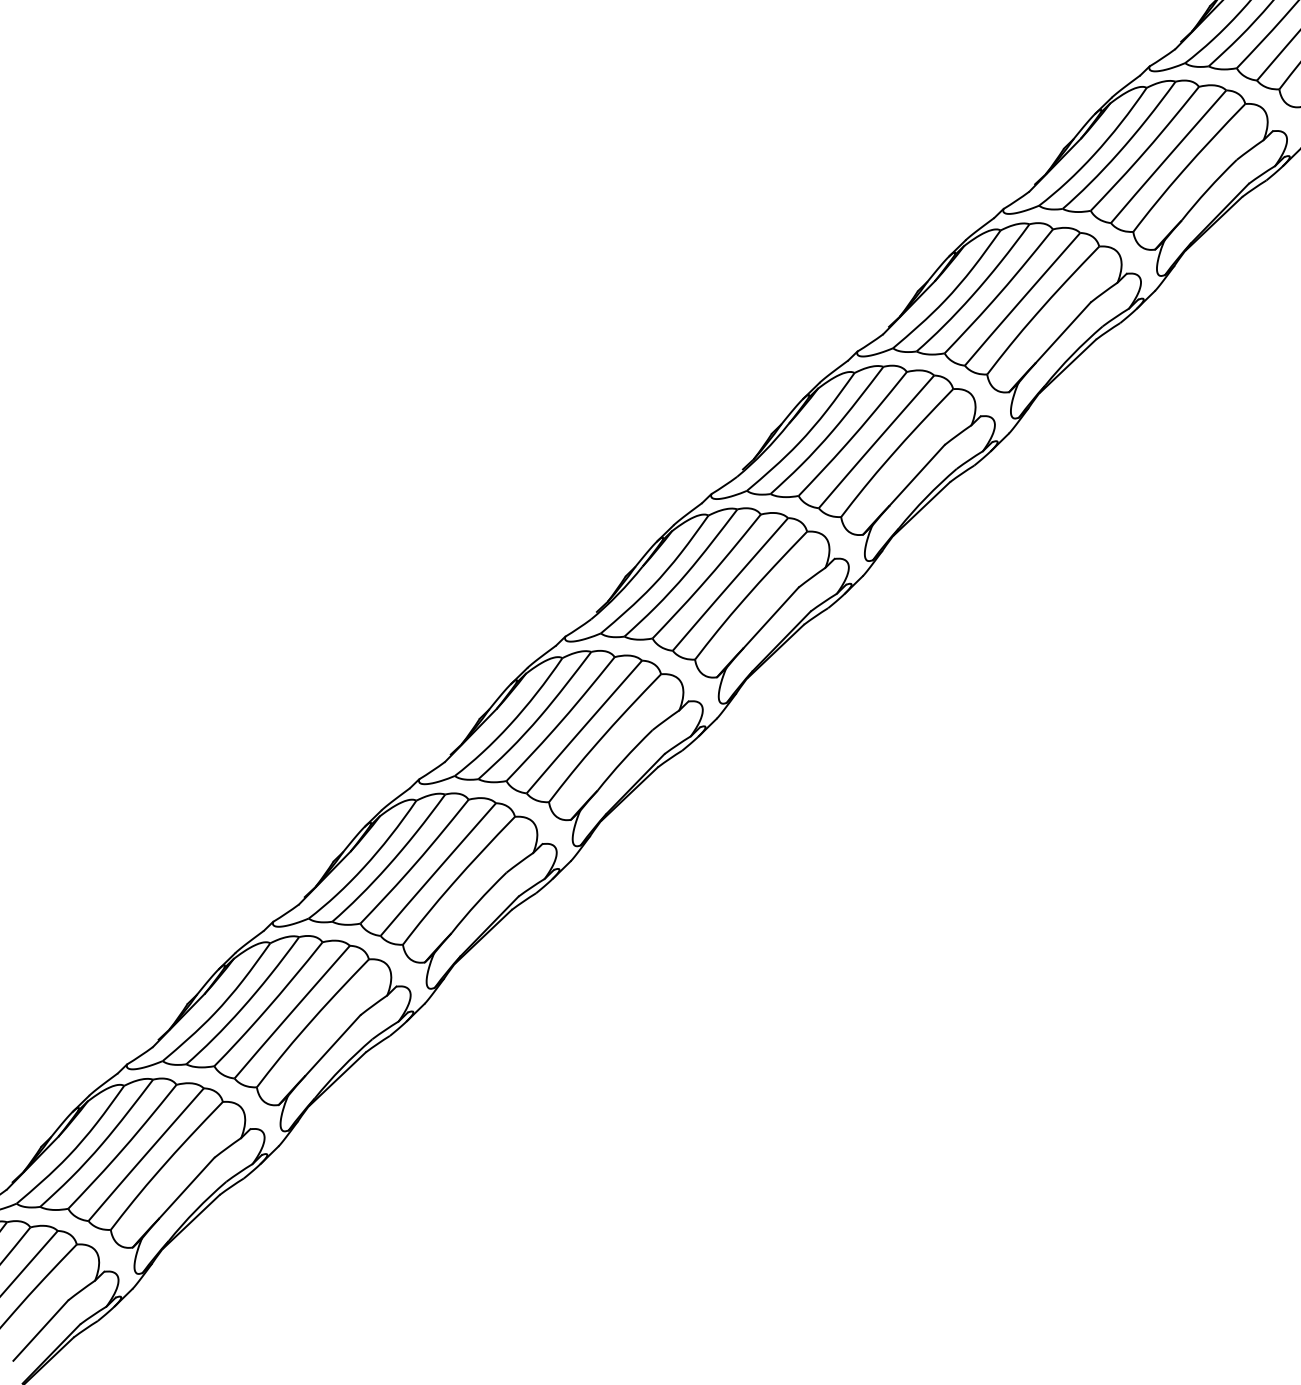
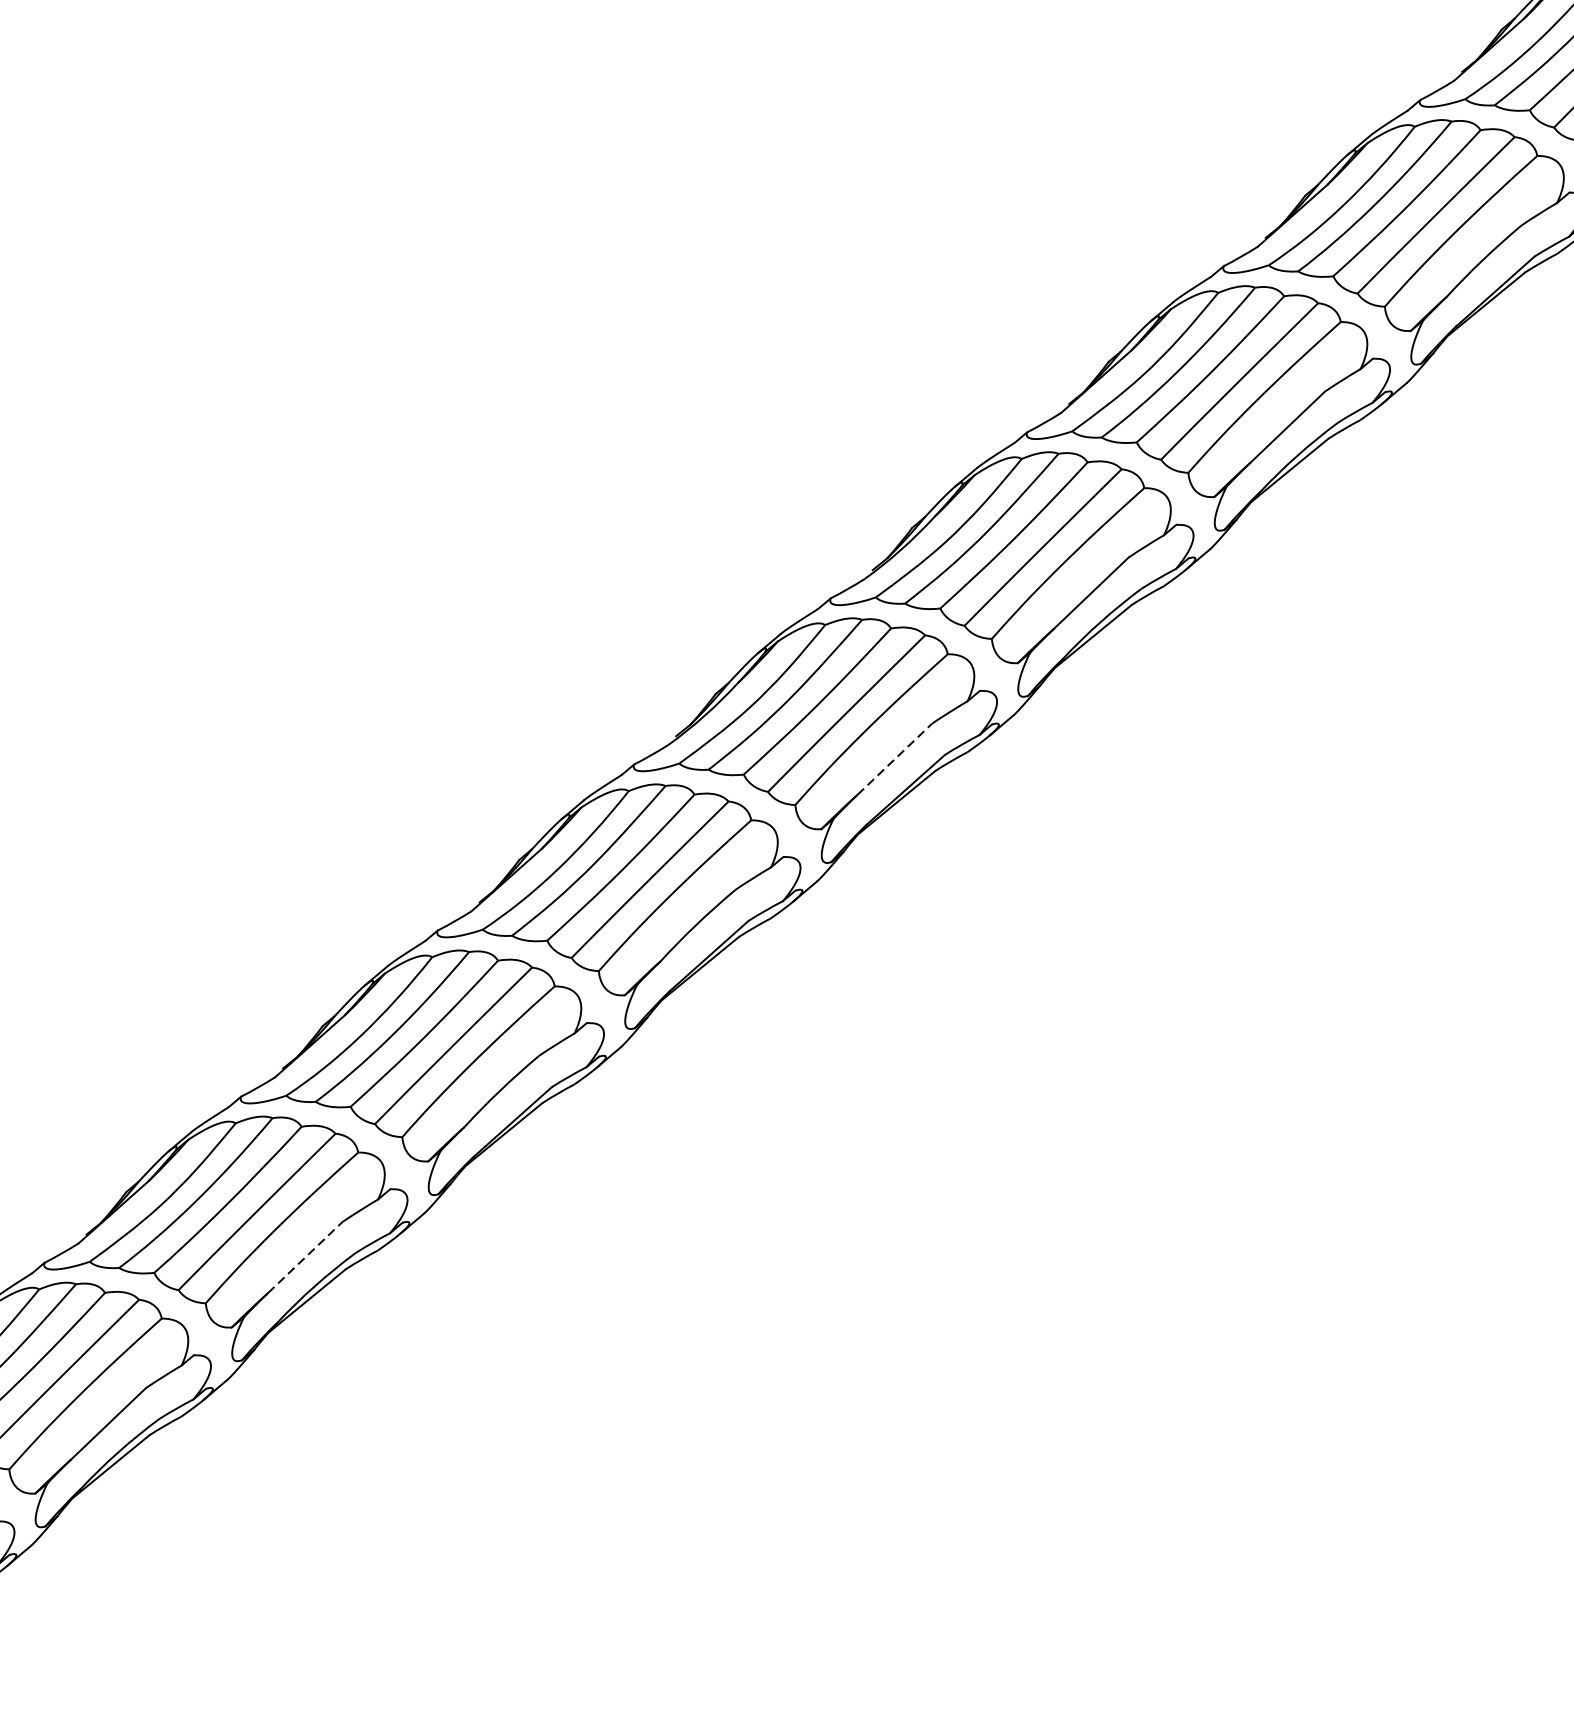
line: (771, 617) -> (895, 758), solid -> dashed
line: (333, 1045) -> (305, 1257), solid -> dashed

